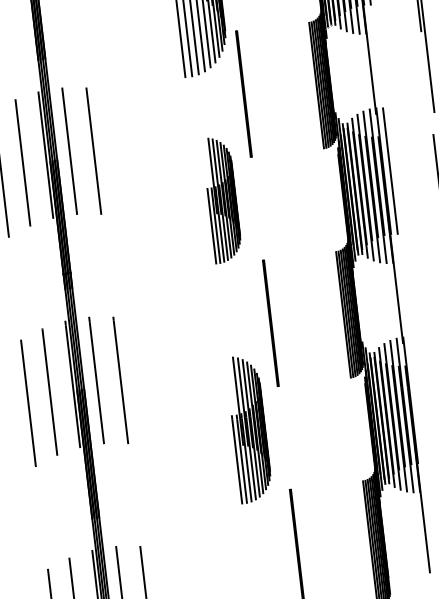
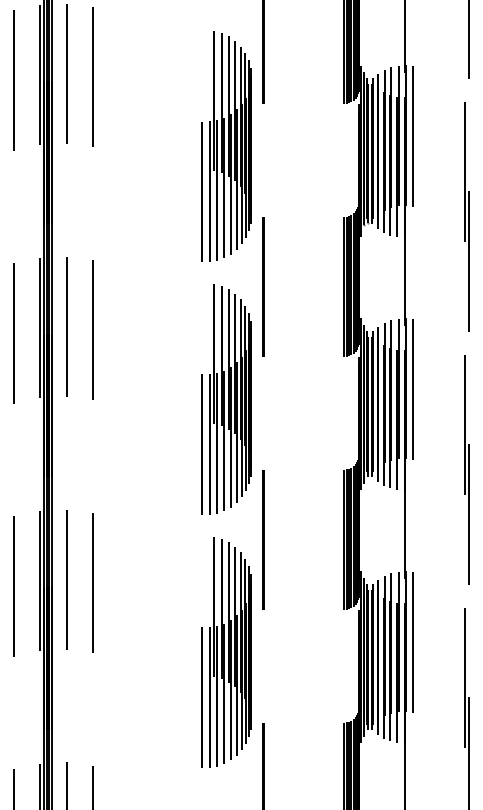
part: (222, 200) -> (226, 399), size x1.67
line: (417, 400) -> (413, 642), added
part: (249, 429) -> (226, 652), size x1.43

